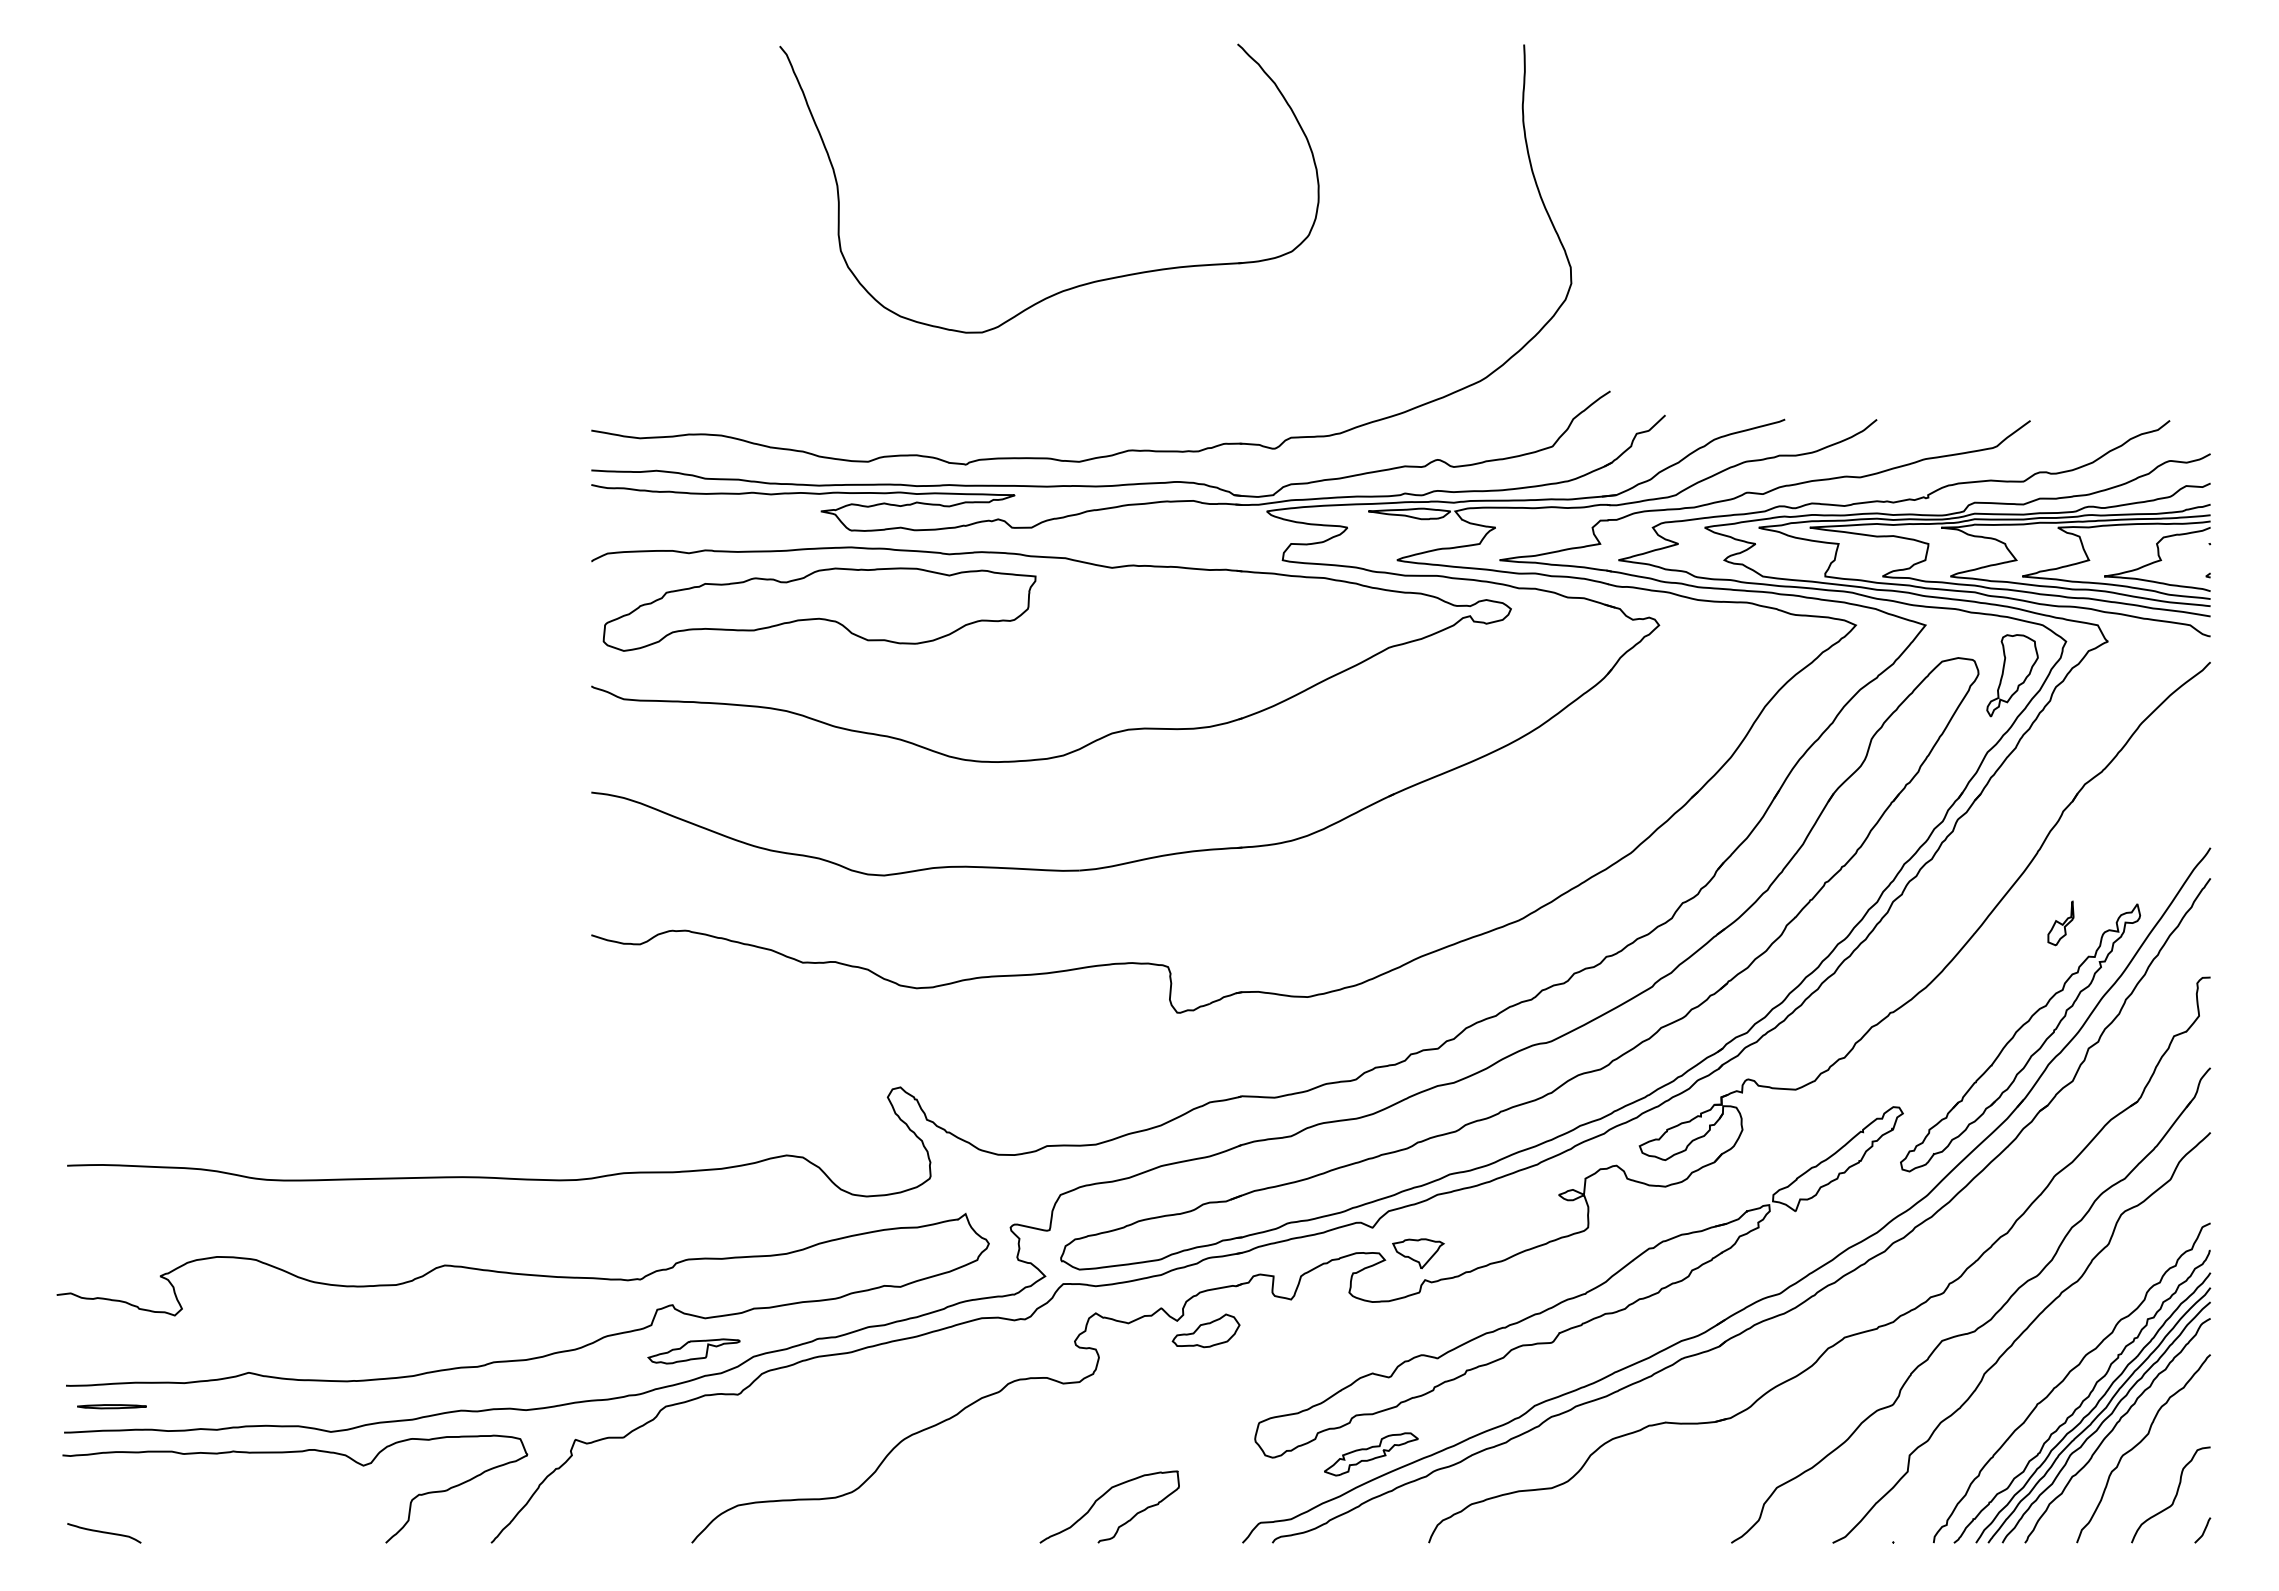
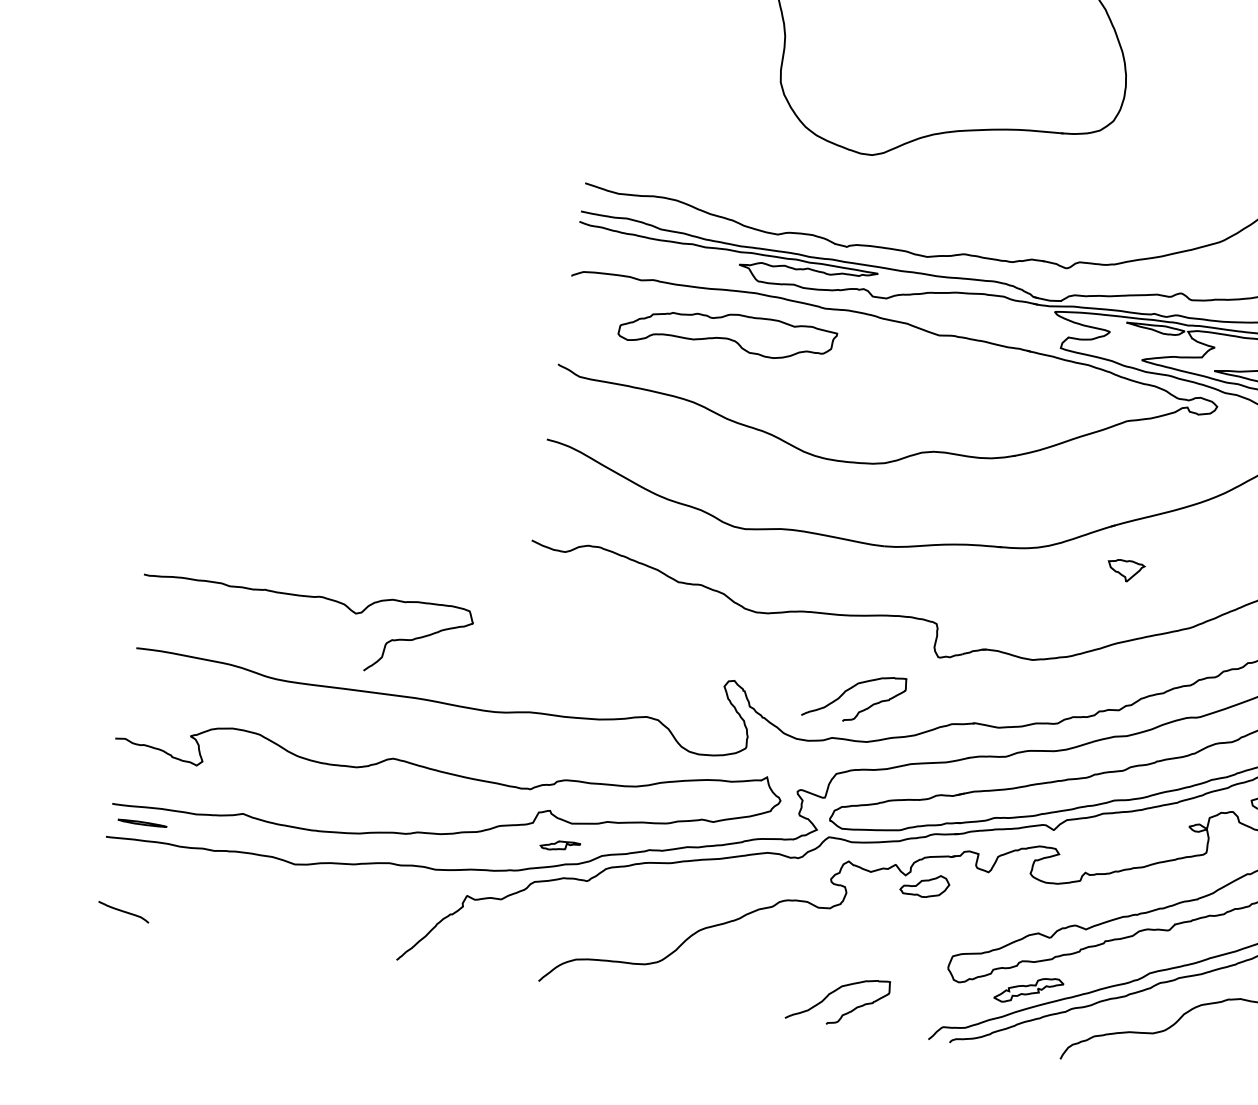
part: (819, 609) -> (727, 334), size x0.7
curve: (1063, 1074) -> (851, 688), added
part: (1418, 1253) -> (1125, 570), moved
part: (693, 1351) -> (560, 845), size x0.6
curve: (295, 1452) -> (309, 597), moved

